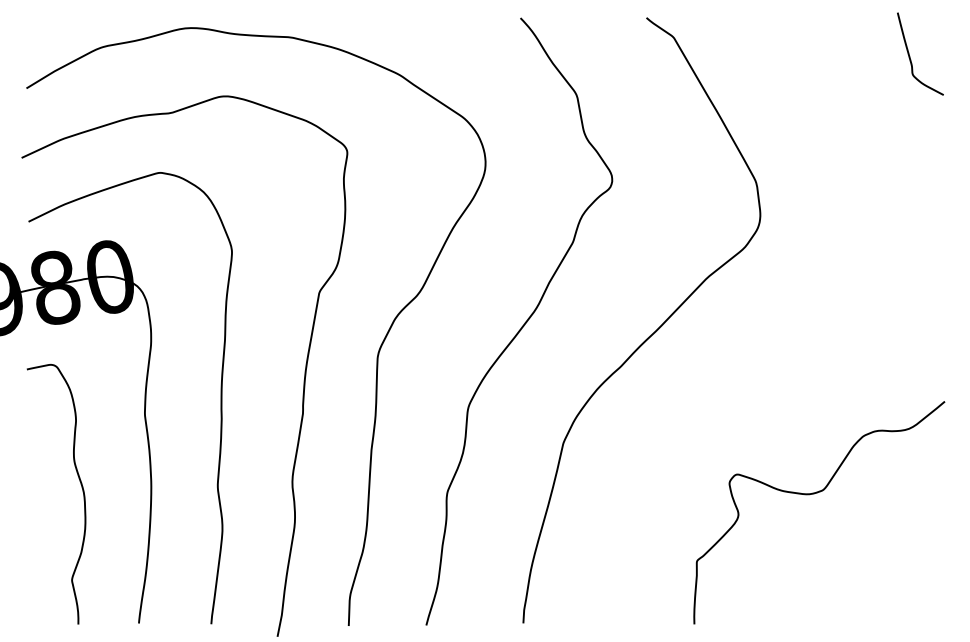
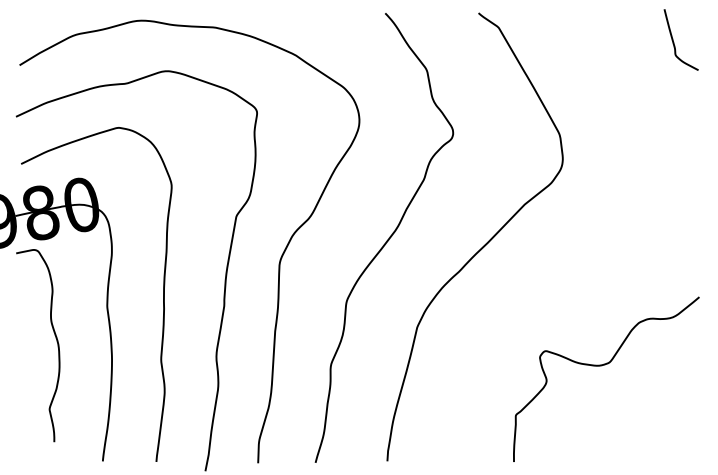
curve: (81, 488) -> (56, 341), moved

